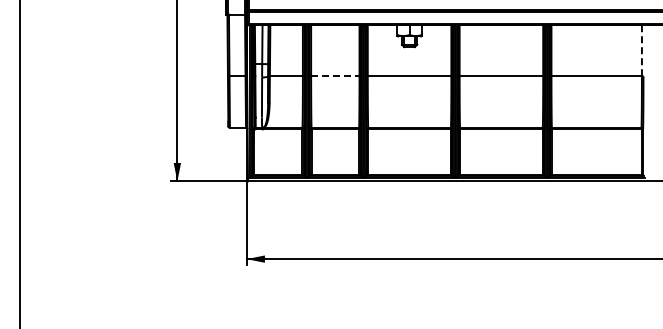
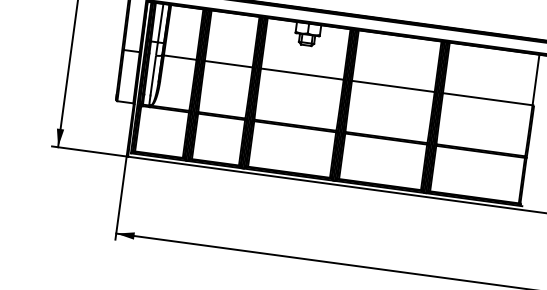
line: (641, 50) -> (535, 79), dashed -> solid
line: (335, 76) -> (228, 64), dashed -> solid

